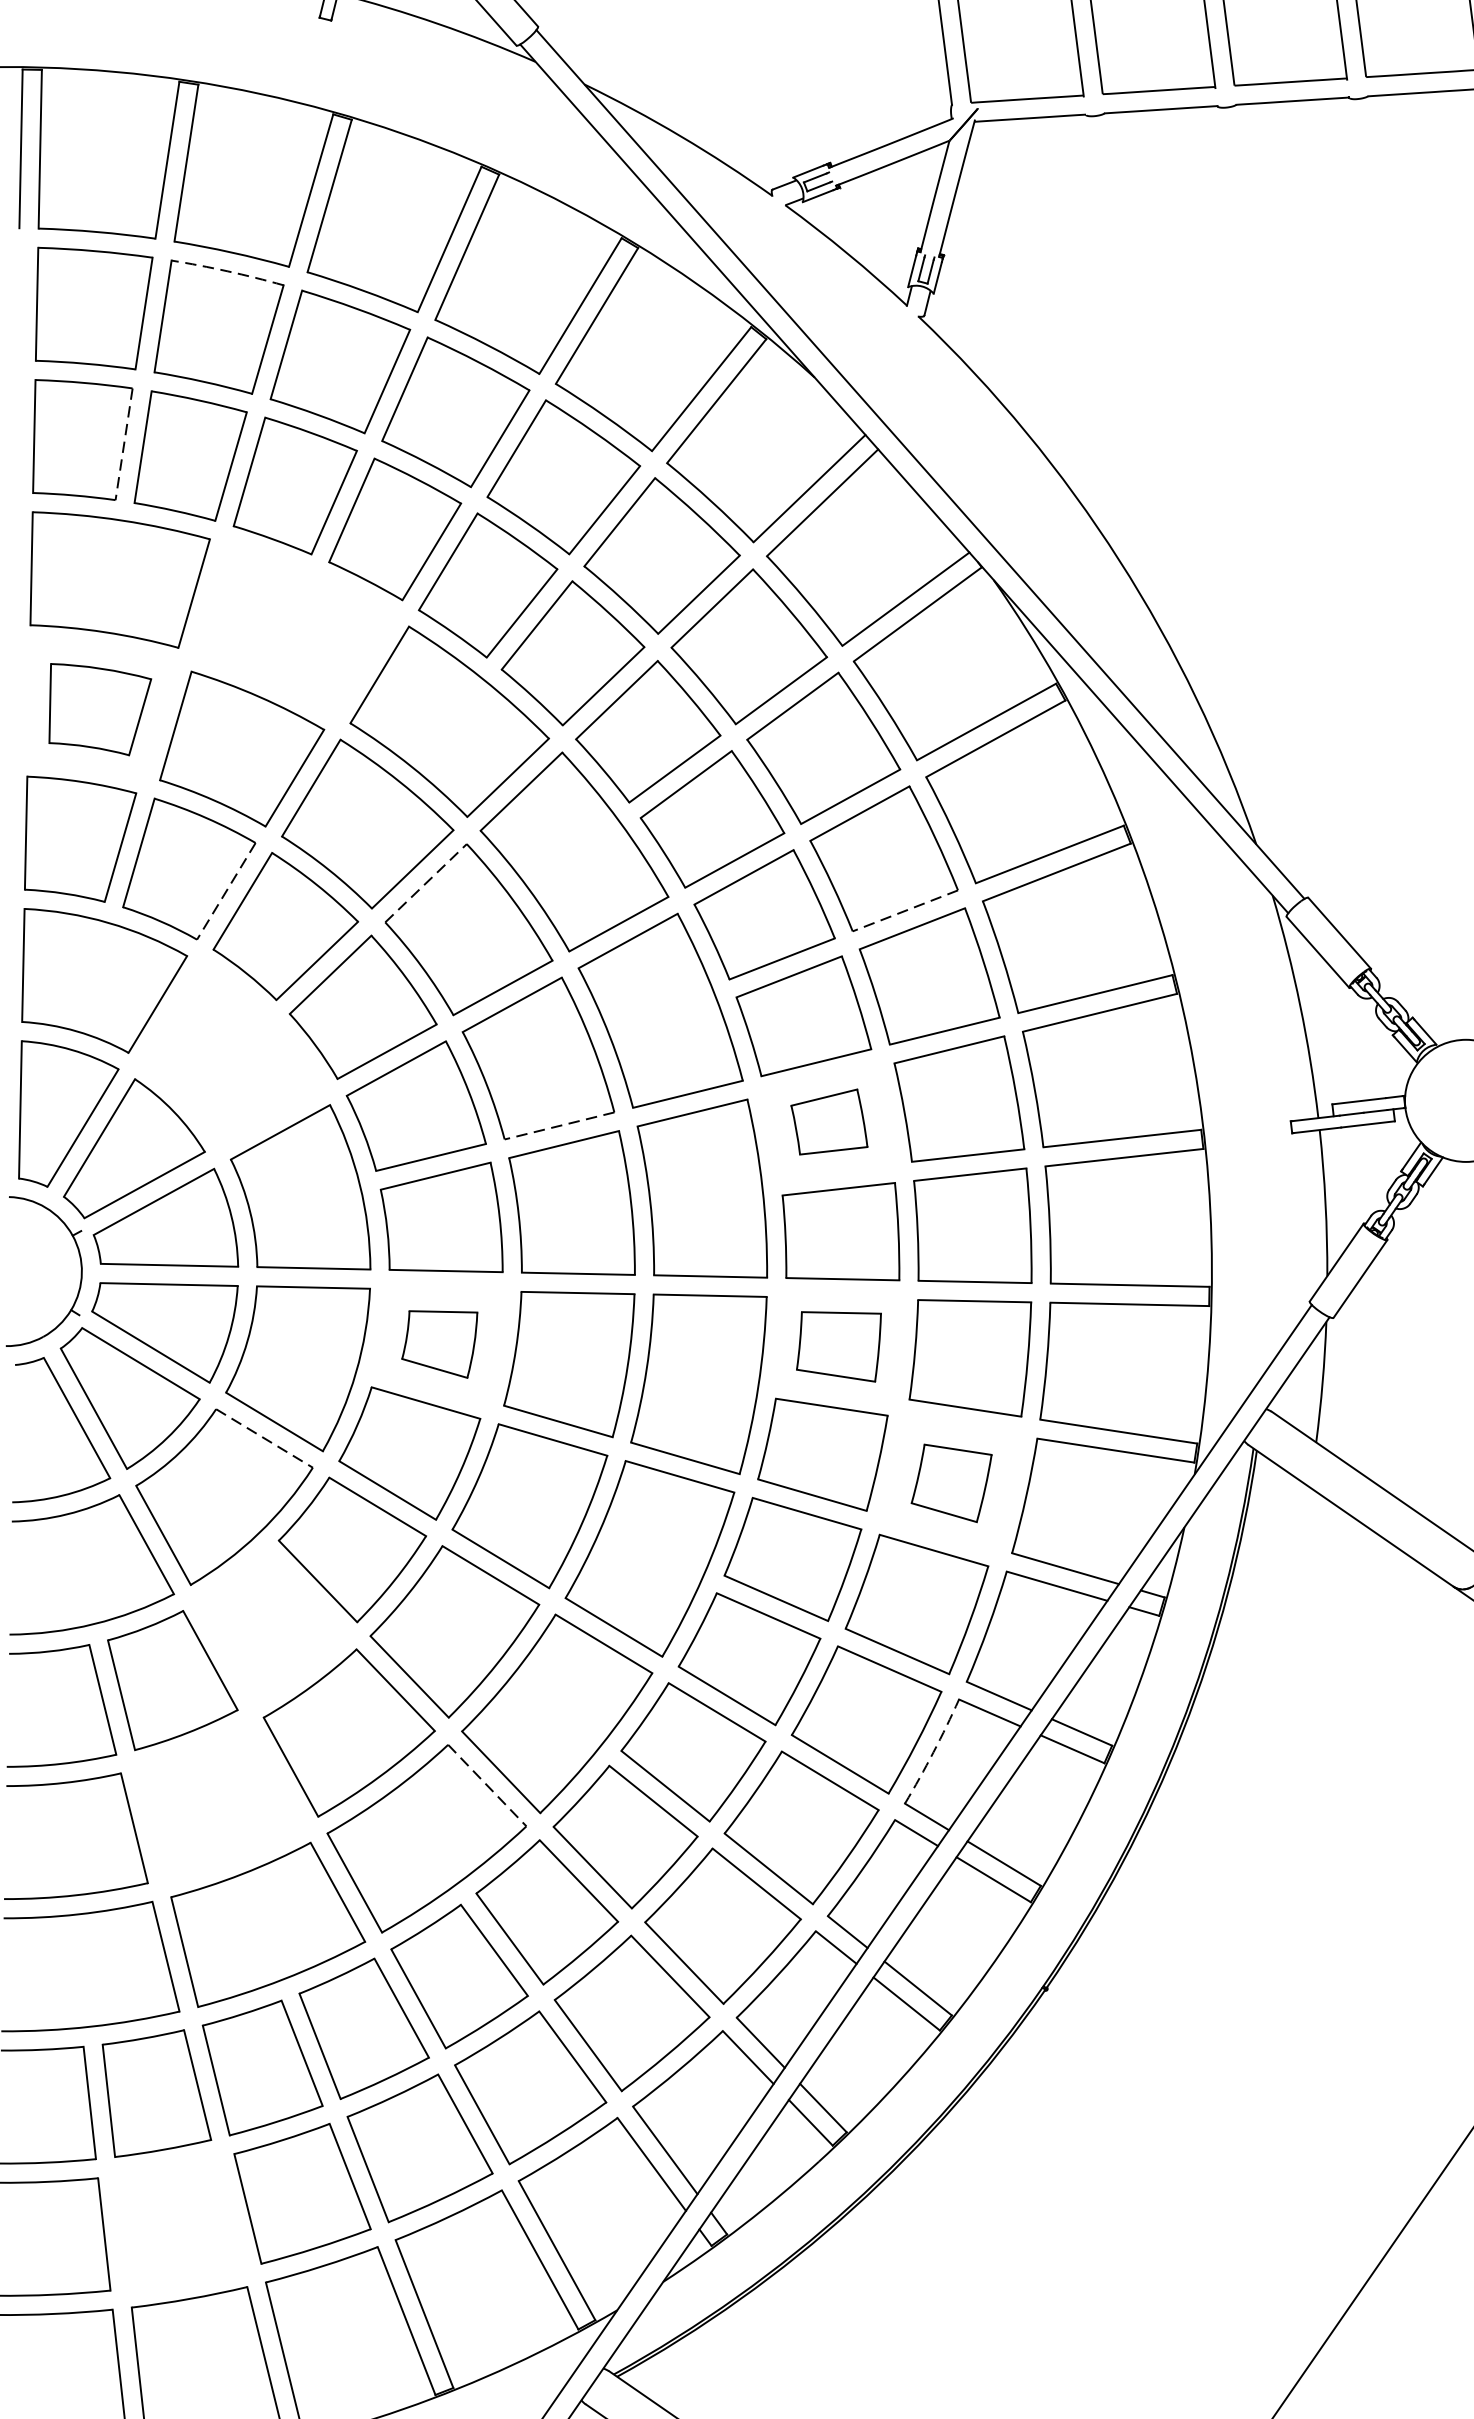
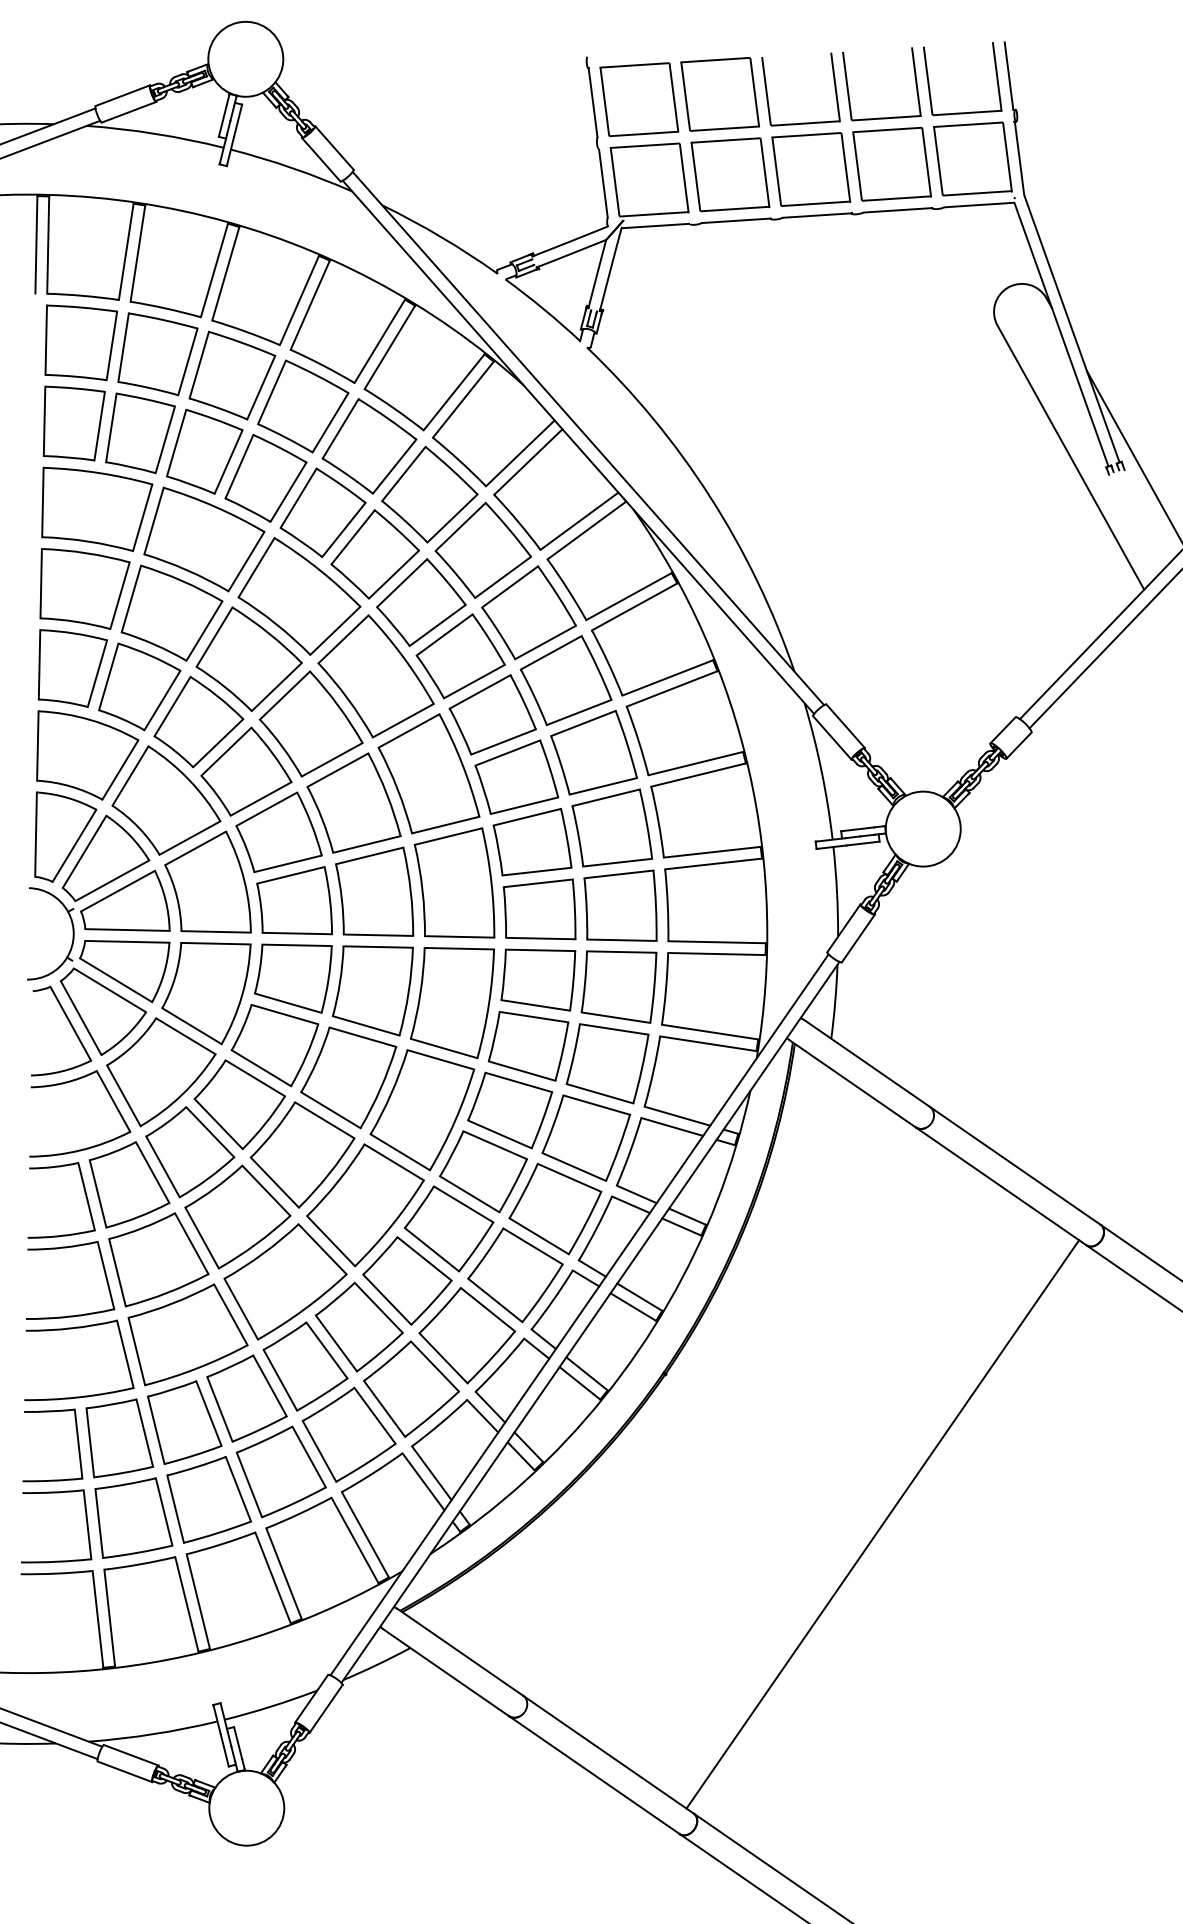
arc: (228, 272) -> (163, 320), dashed -> solid
line: (123, 444) -> (99, 426), dashed -> solid
part: (294, 628) -> (204, 539), added
part: (99, 708) -> (84, 588), size x1.43
line: (426, 883) -> (285, 695), dashed -> solid
line: (226, 891) -> (162, 700), dashed -> solid
line: (905, 910) -> (579, 712), dashed -> solid
part: (232, 1054) -> (166, 800), added
part: (829, 1121) -> (532, 841), size x1.67
line: (558, 1125) -> (366, 844), dashed -> solid
part: (439, 1344) -> (293, 978), size x1.67
part: (839, 1345) -> (538, 979), size x1.43
line: (263, 1438) -> (185, 1036), dashed -> solid
part: (951, 1482) -> (607, 1063), size x1.67
part: (272, 1627) -> (190, 1152), added
arc: (933, 1751) -> (596, 1228), dashed -> solid
line: (487, 1785) -> (322, 1249), dashed -> solid
part: (219, 1802) -> (158, 1259), added
part: (179, 2222) -> (133, 1517), added

